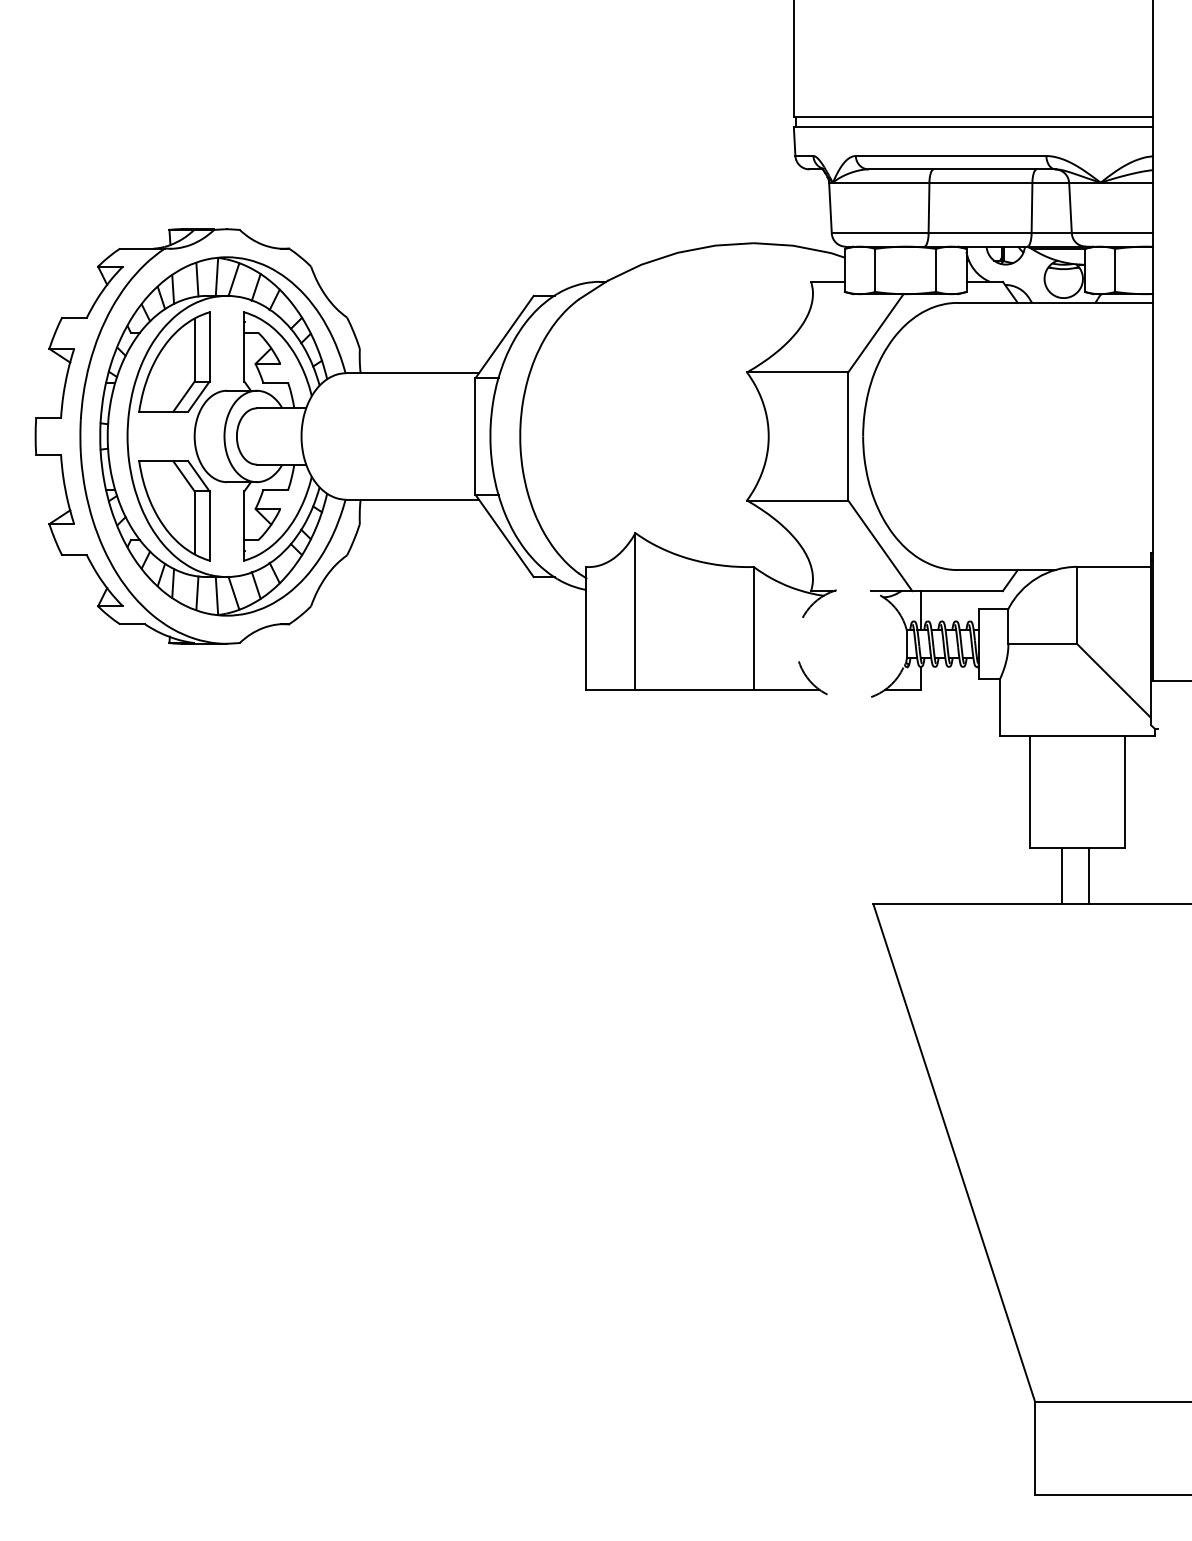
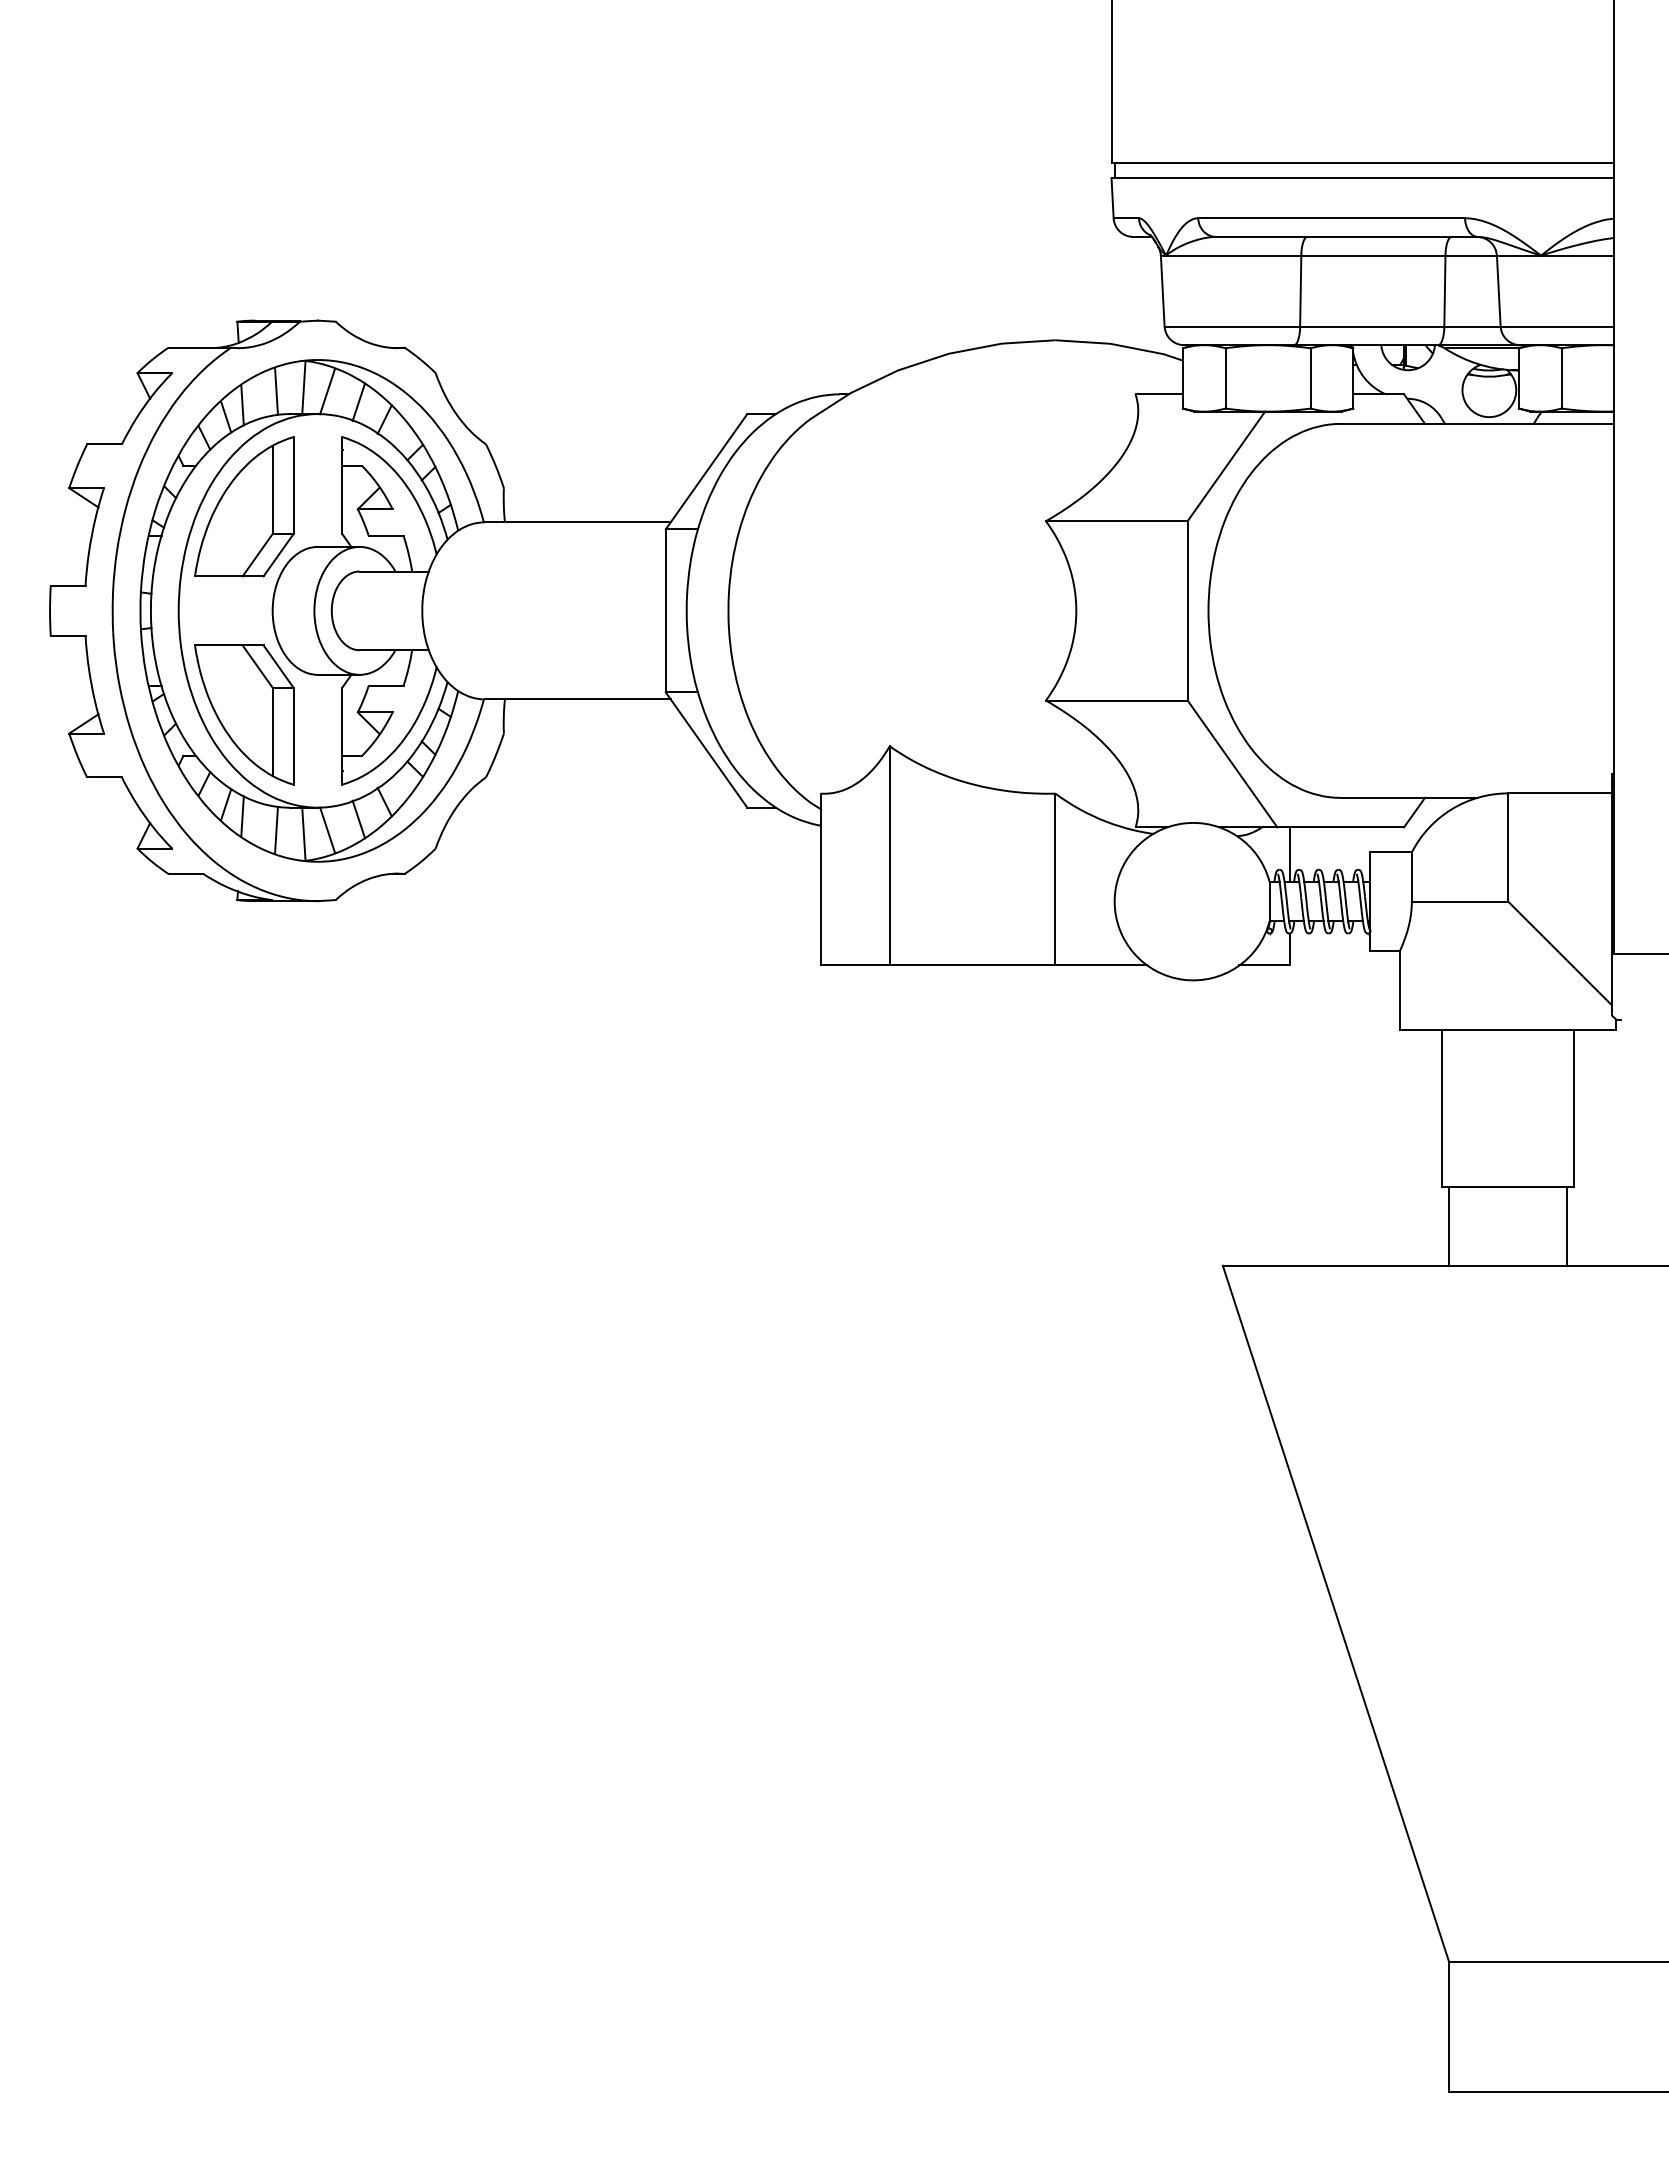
arc: (796, 644) -> (1114, 901), dashed -> solid
line: (1062, 876) -> (1567, 1226), moved
line: (1088, 876) -> (1449, 1226), moved

